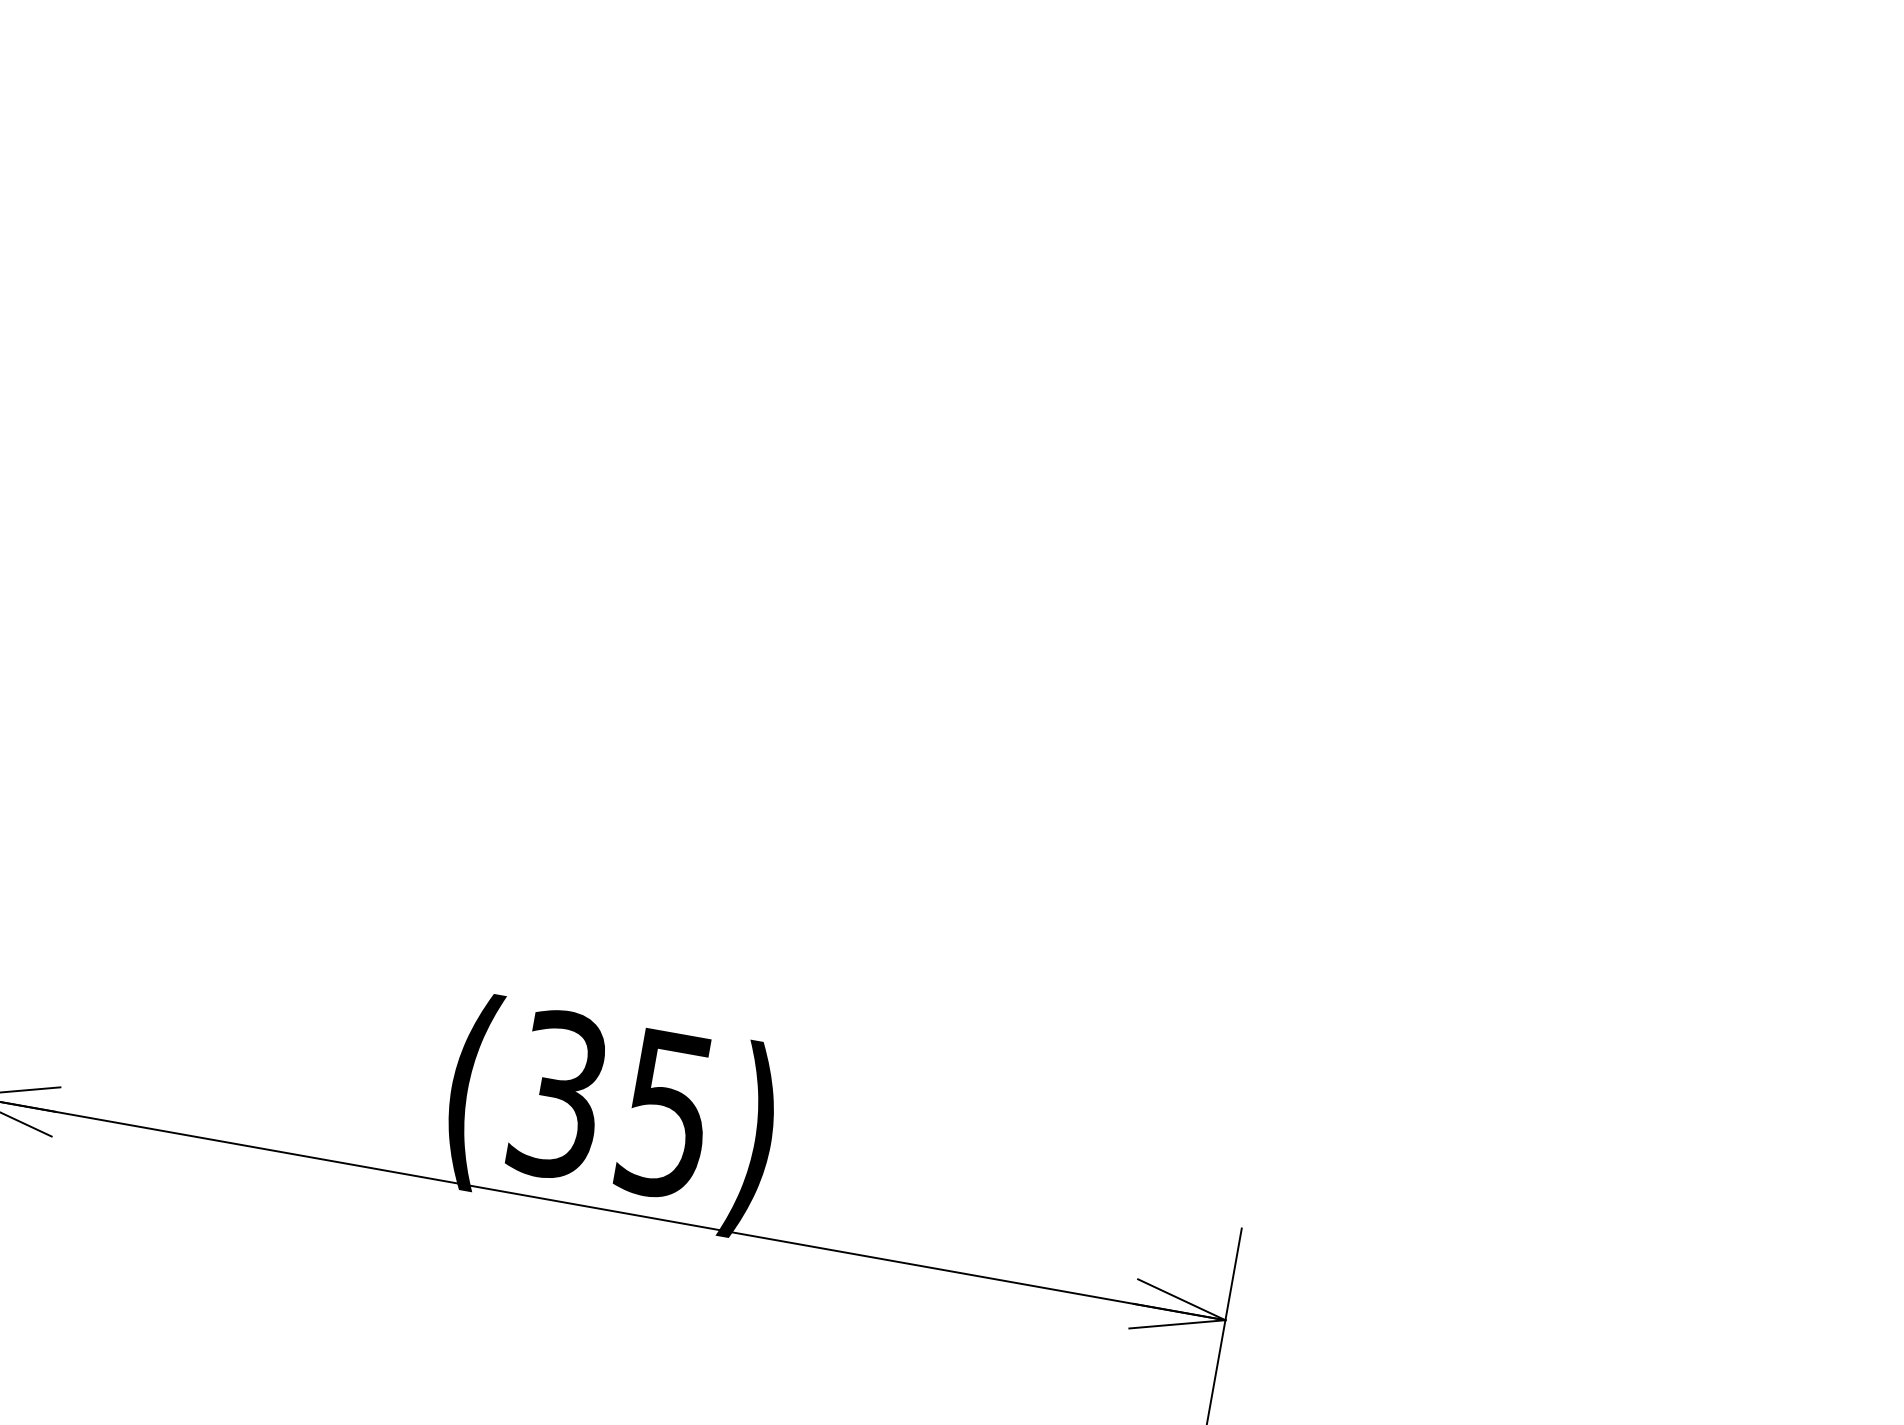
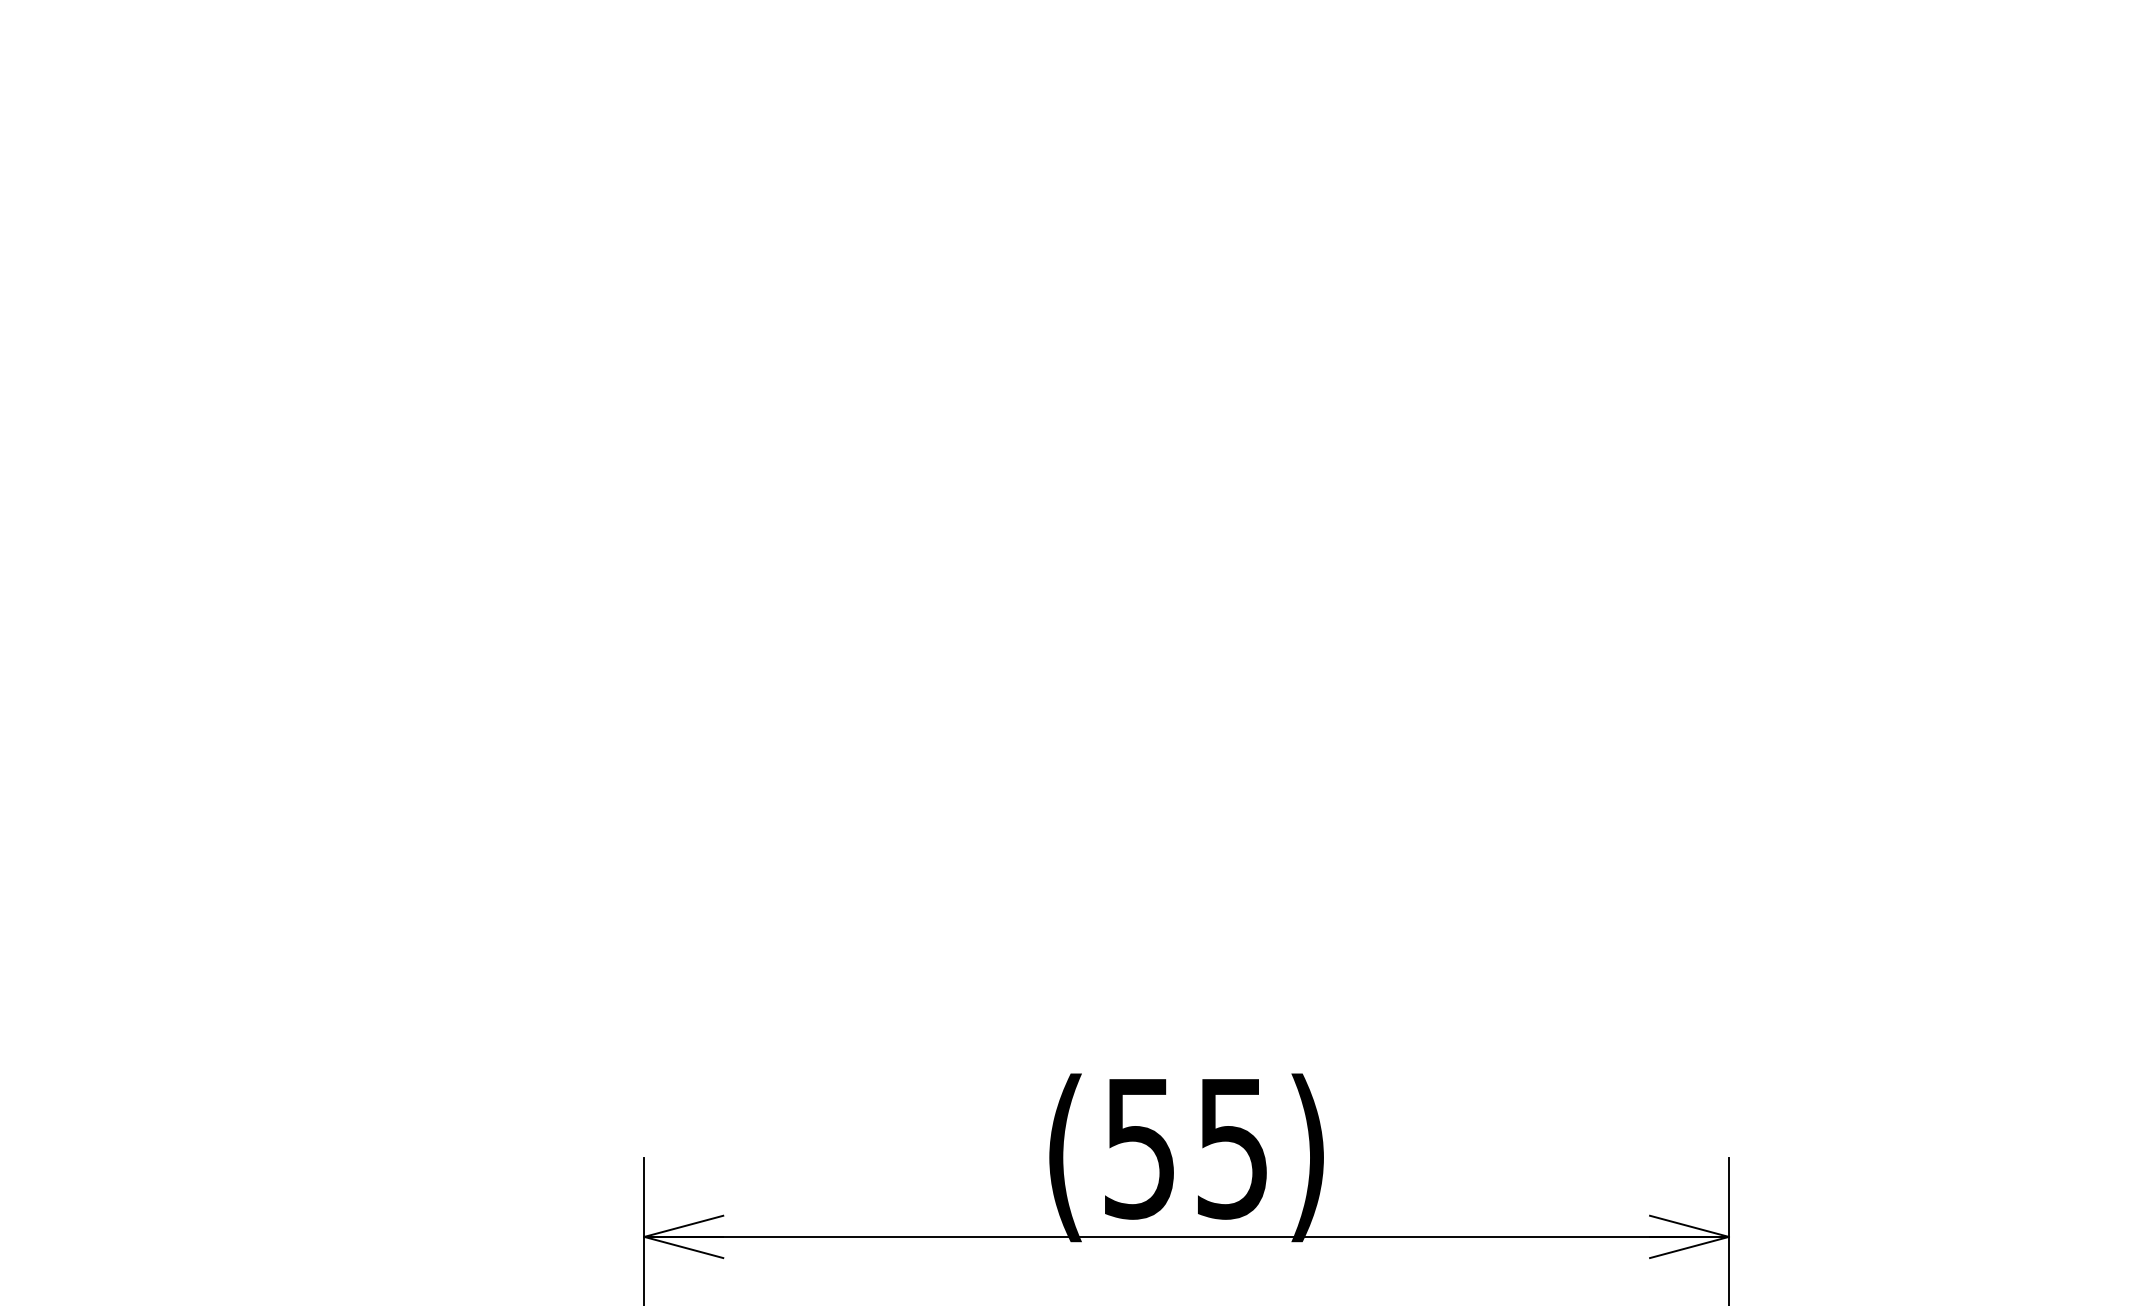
text: (558, 1094) -> (1139, 1147), (35) -> (55)

